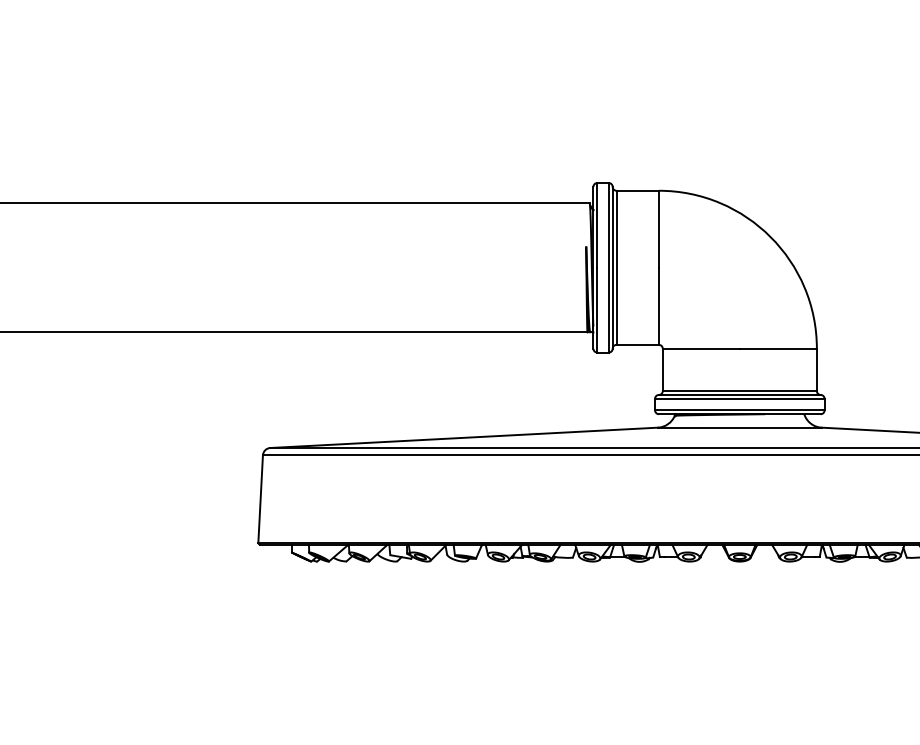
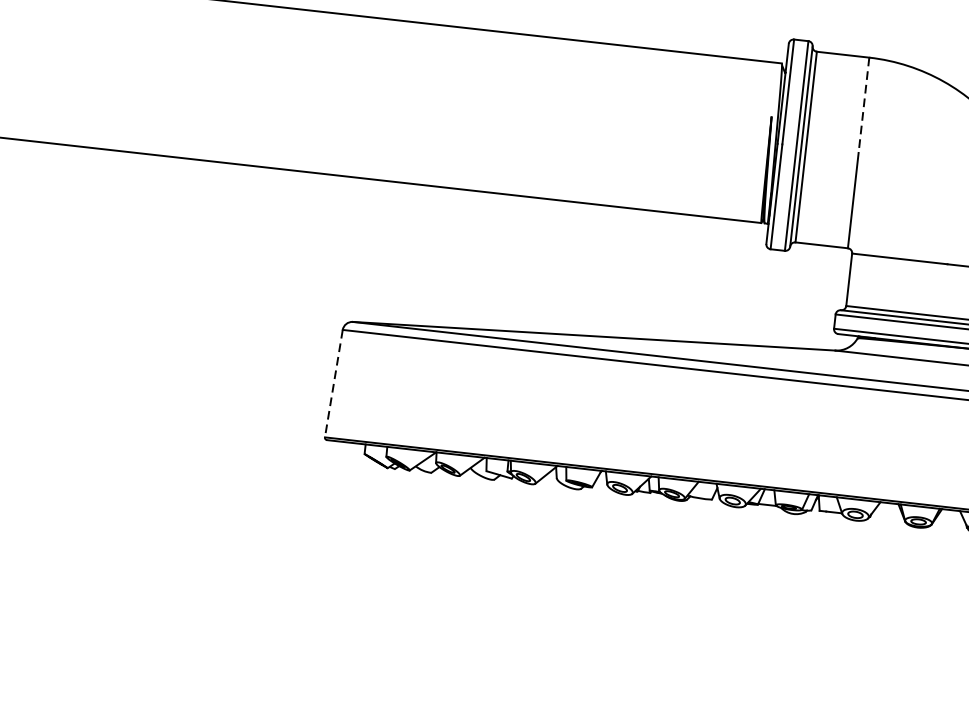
line: (658, 229) -> (863, 105), solid -> dashed
line: (260, 498) -> (333, 383), solid -> dashed

